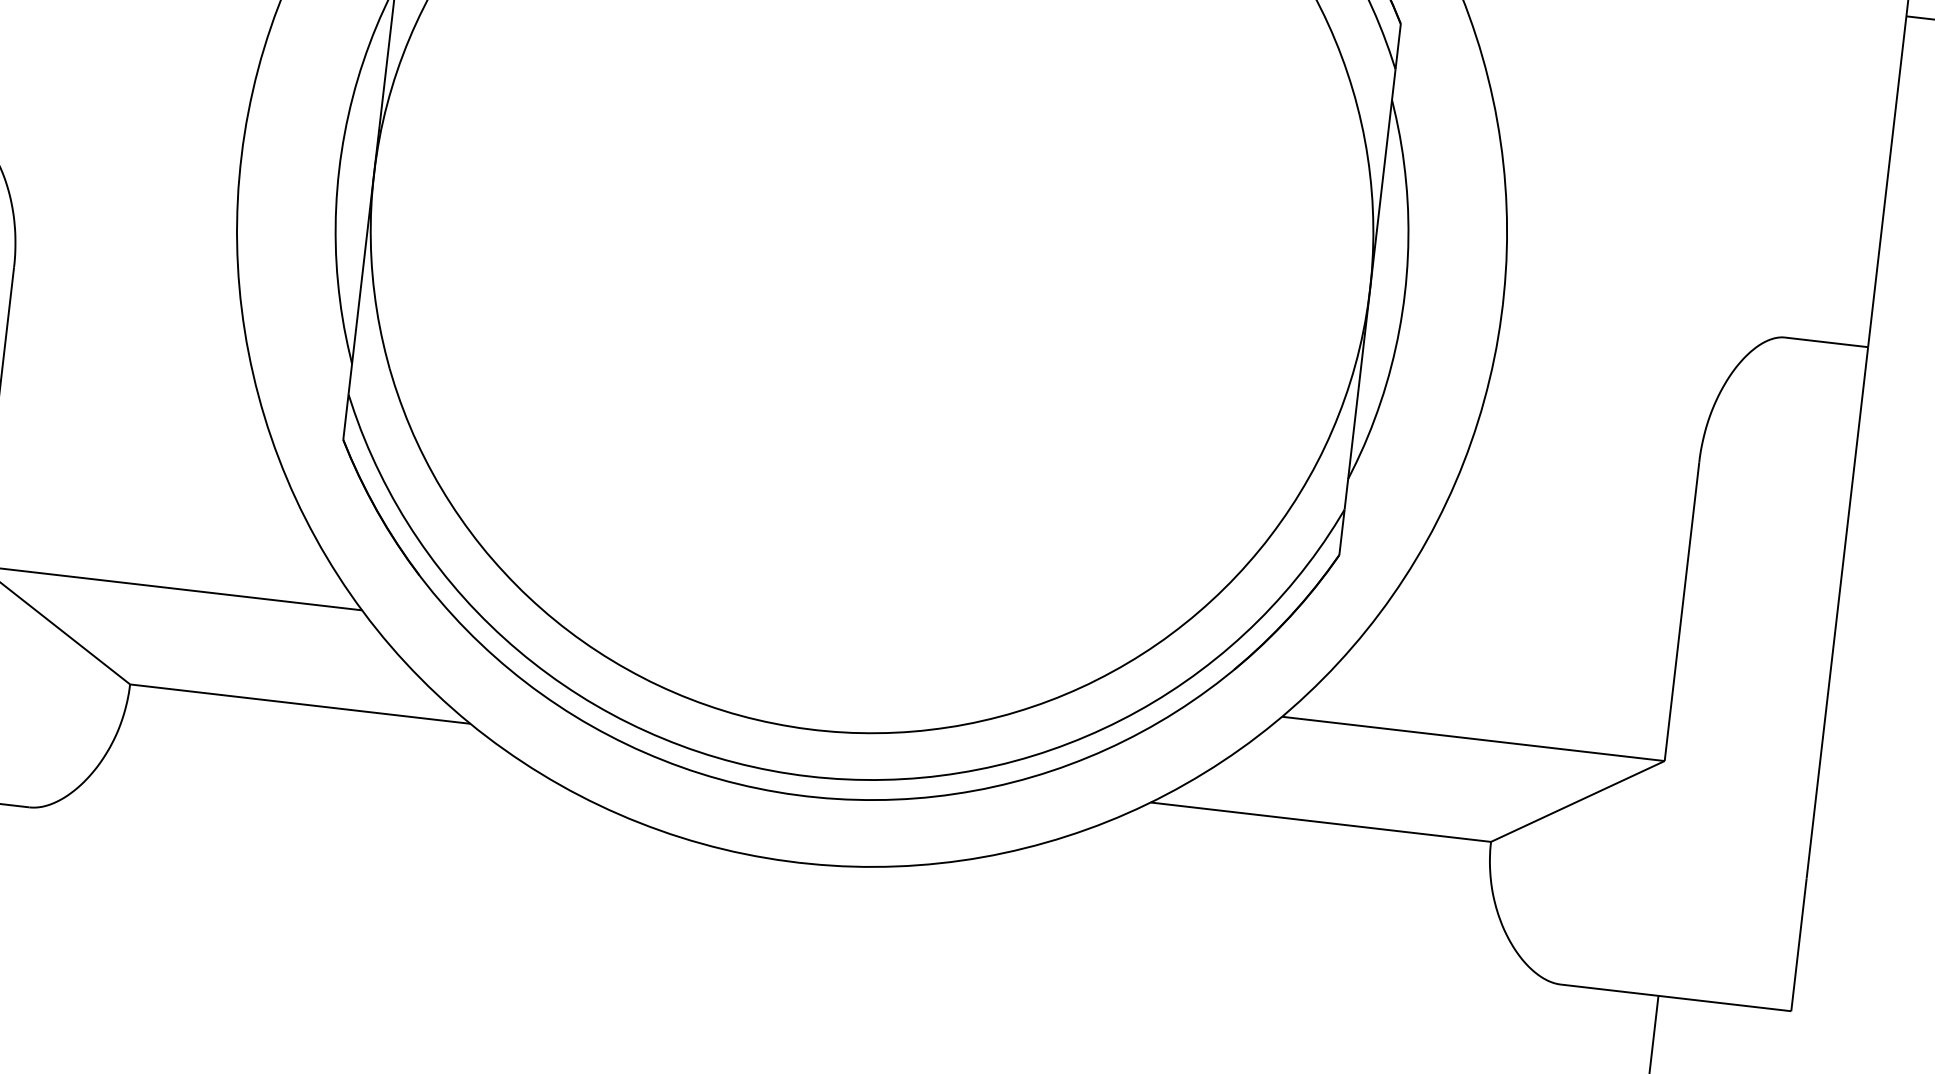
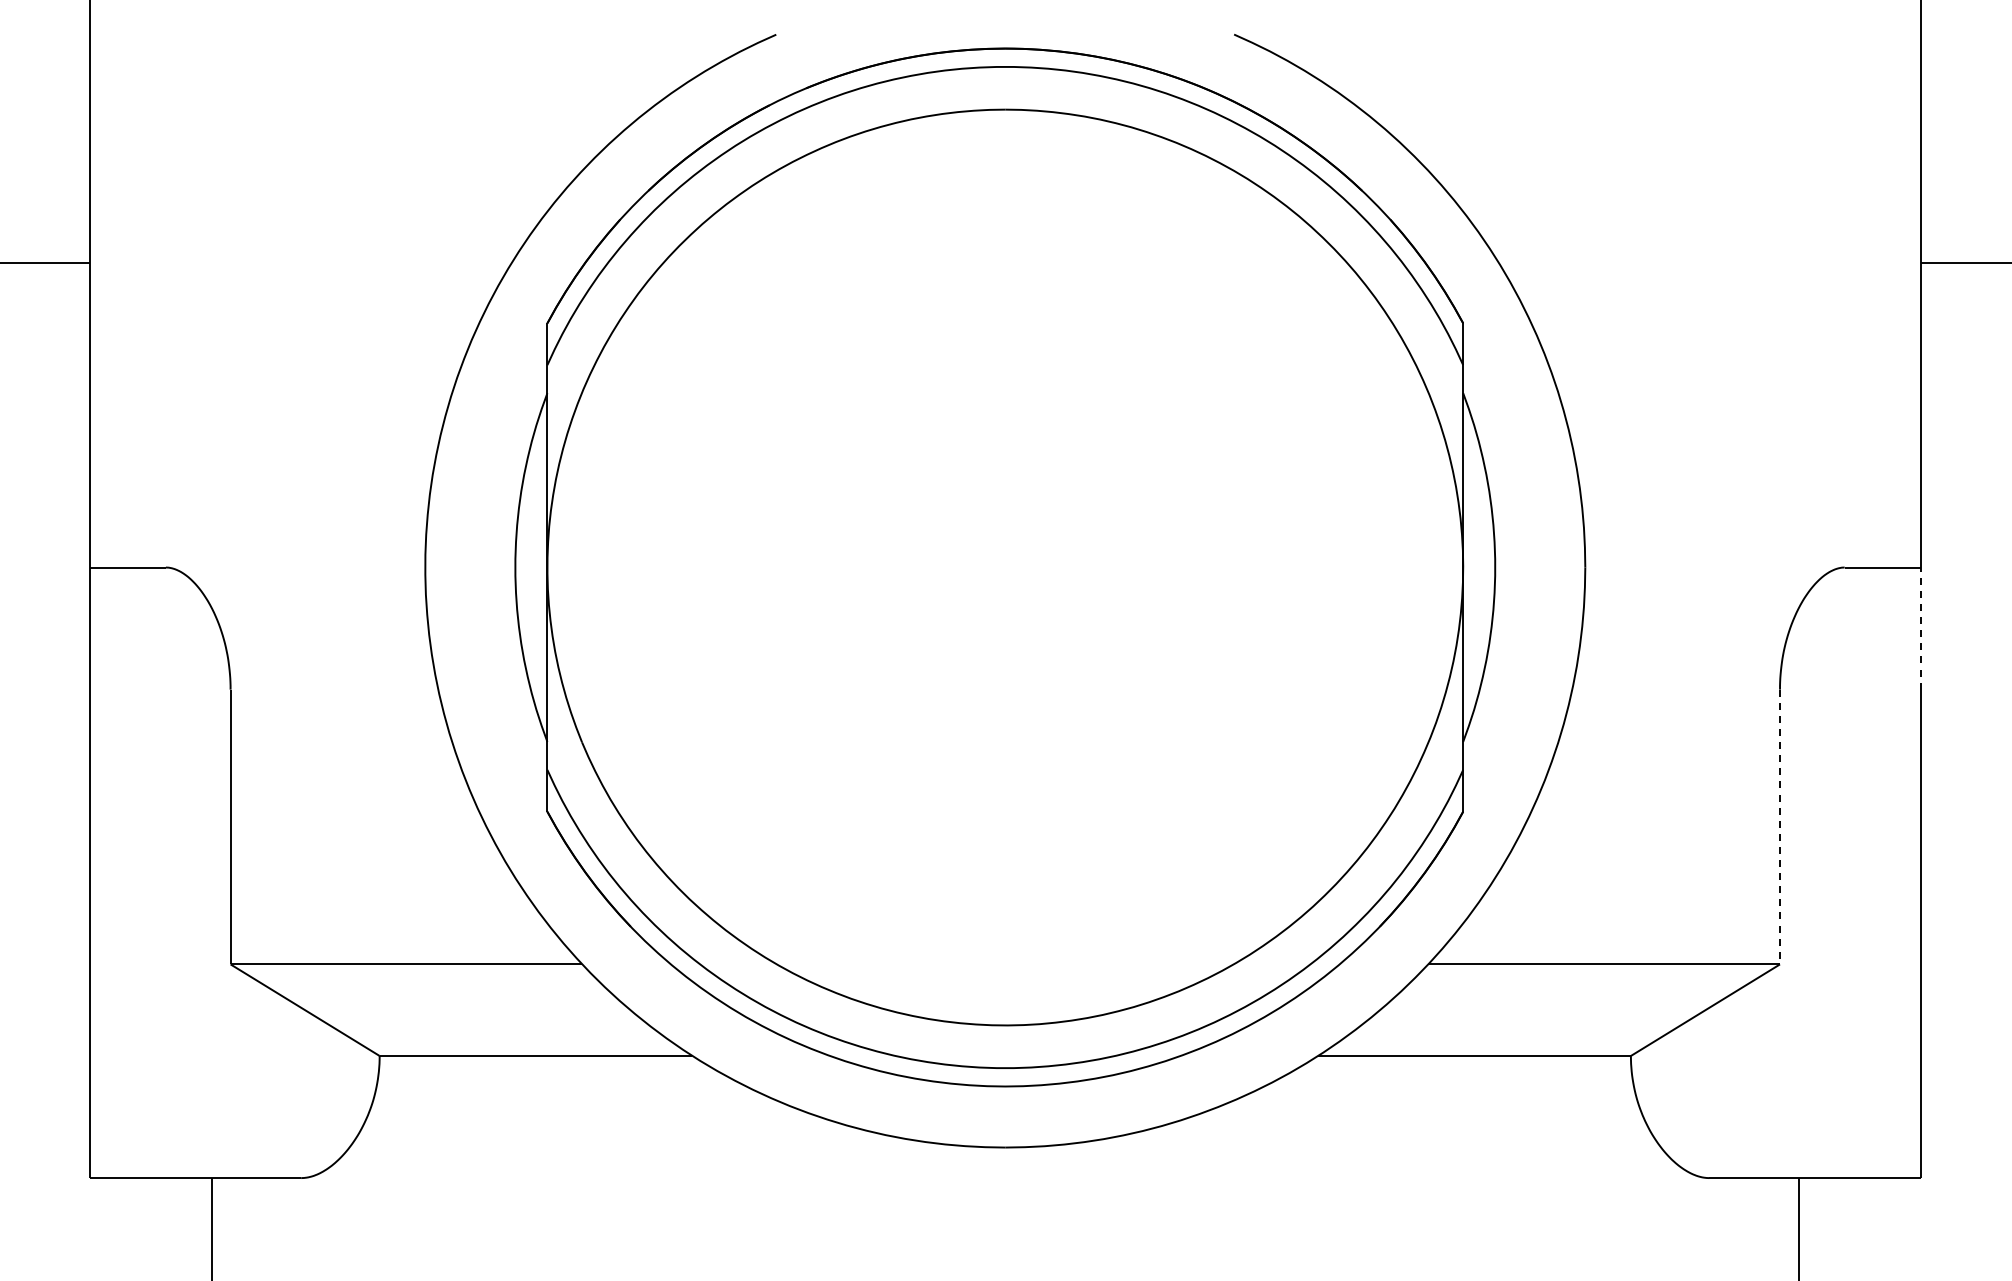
line: (1860, 413) -> (1921, 628), solid -> dashed
line: (1682, 612) -> (1780, 827), solid -> dashed

